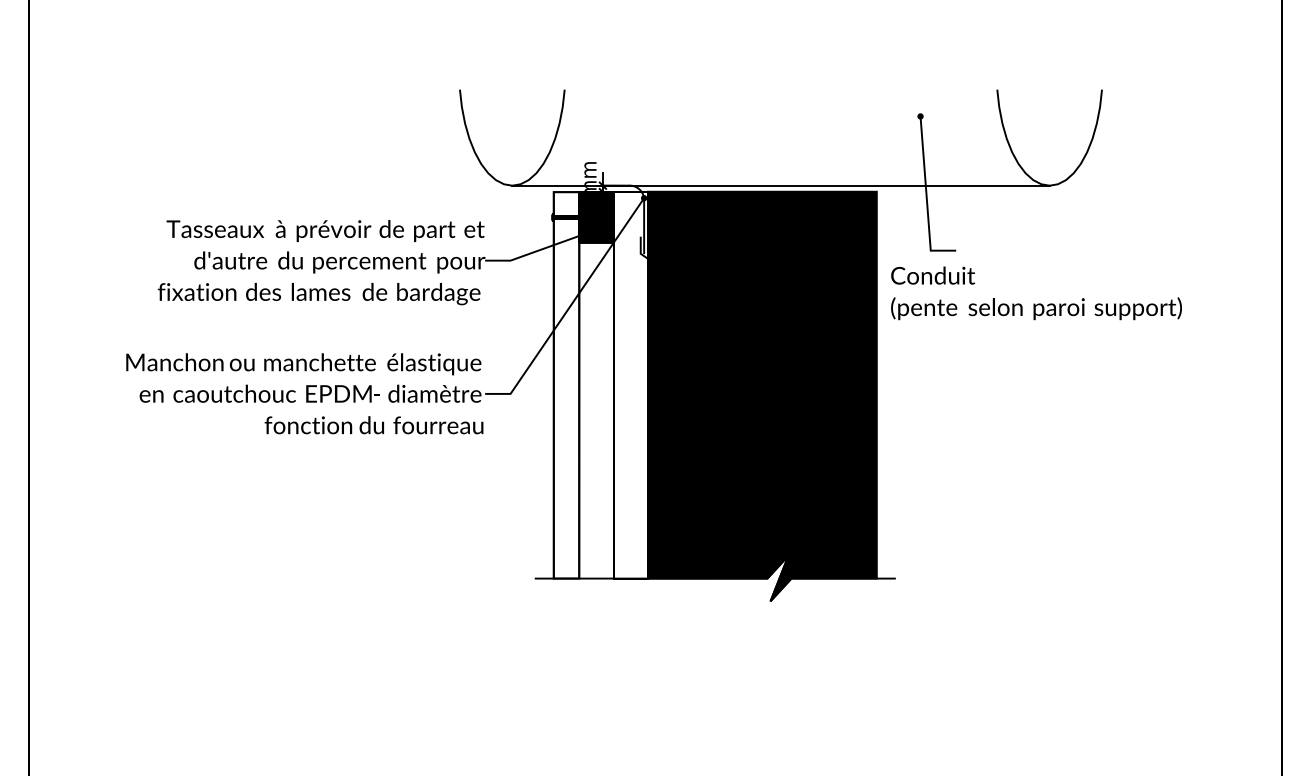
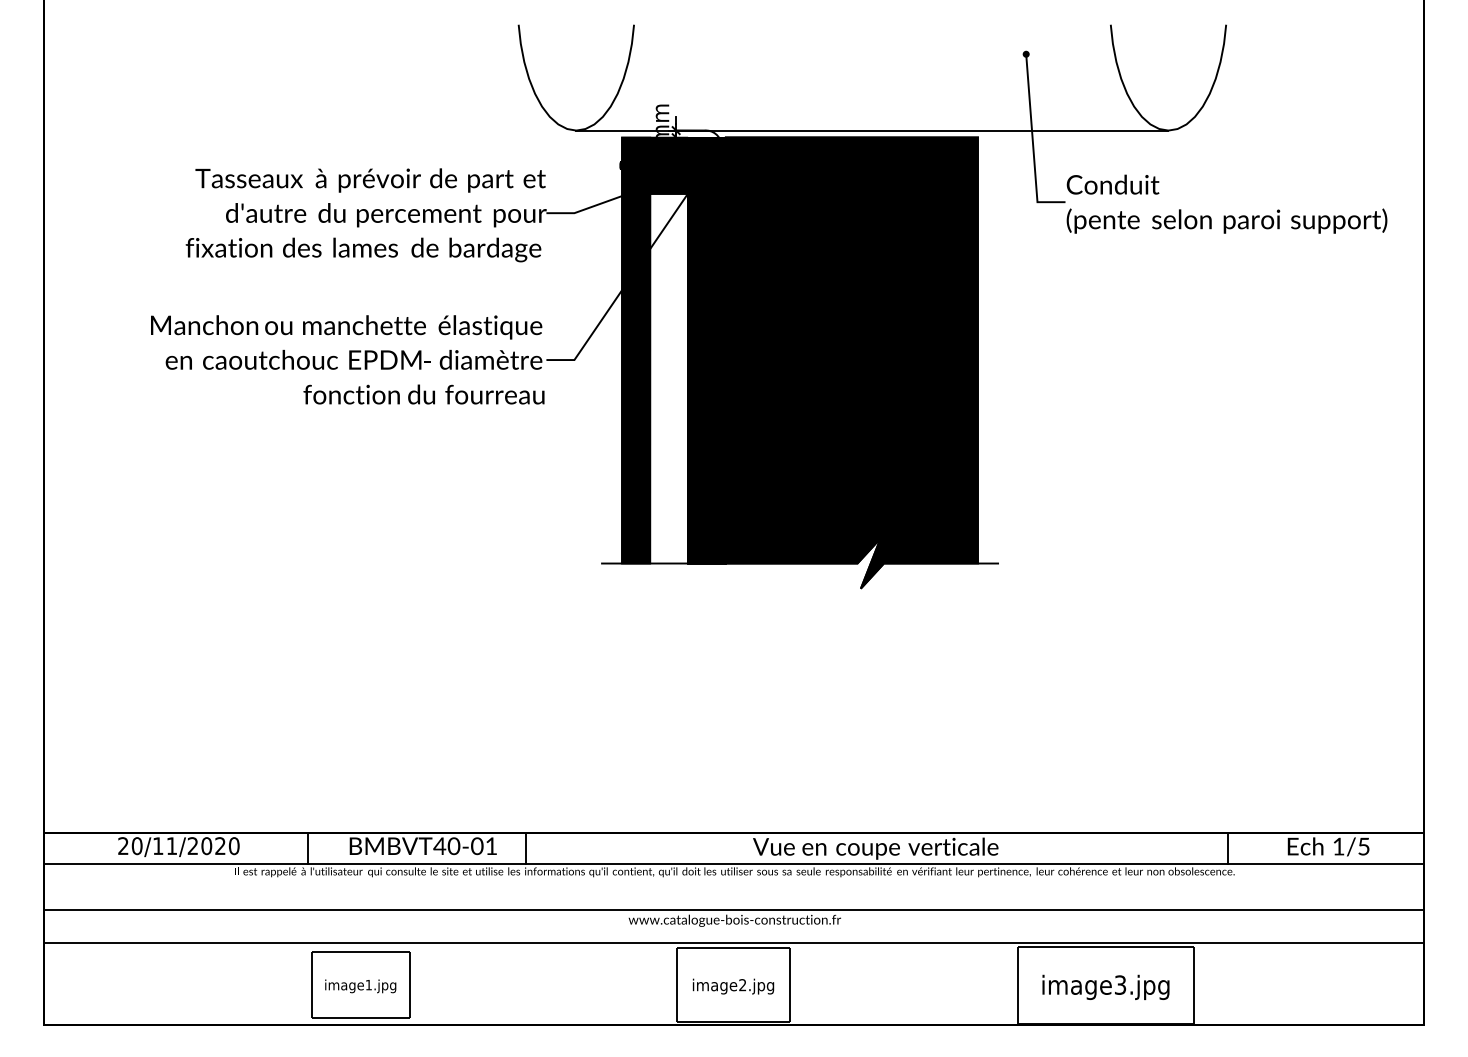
text: (1036, 292) -> (1226, 203), moved
fill: (566, 385) -> (636, 350), added
fill: (630, 385) -> (706, 350), added

